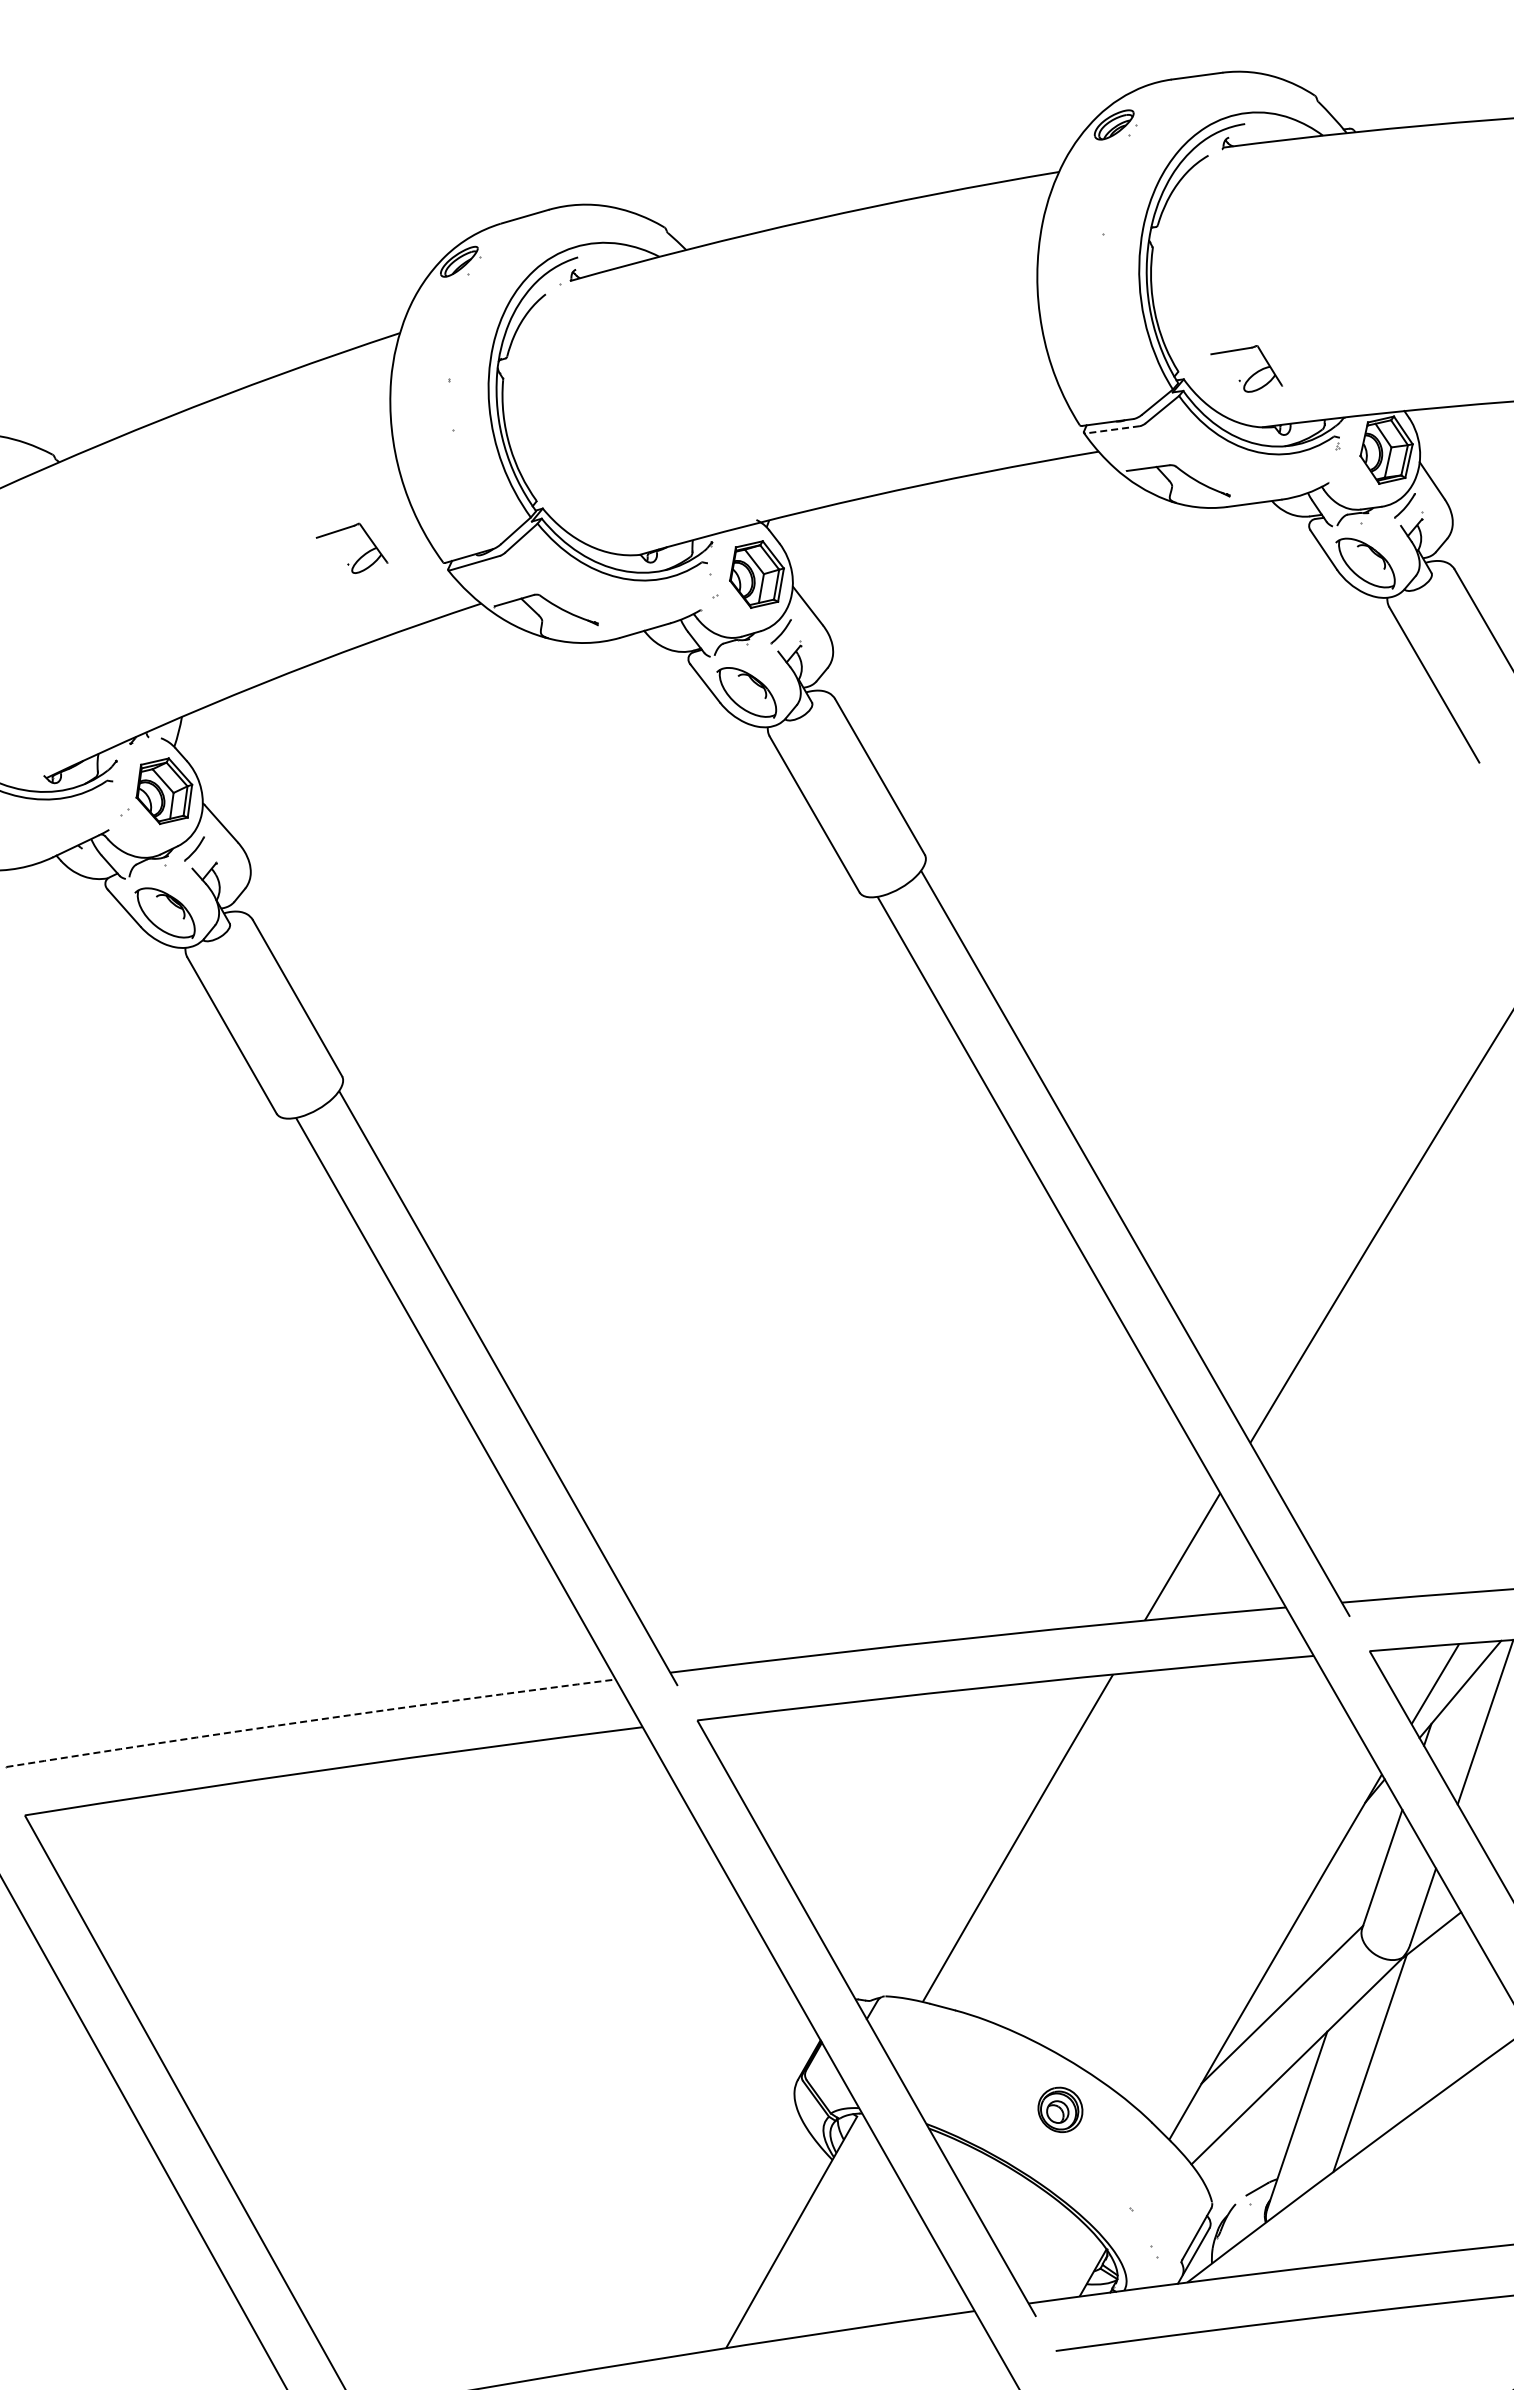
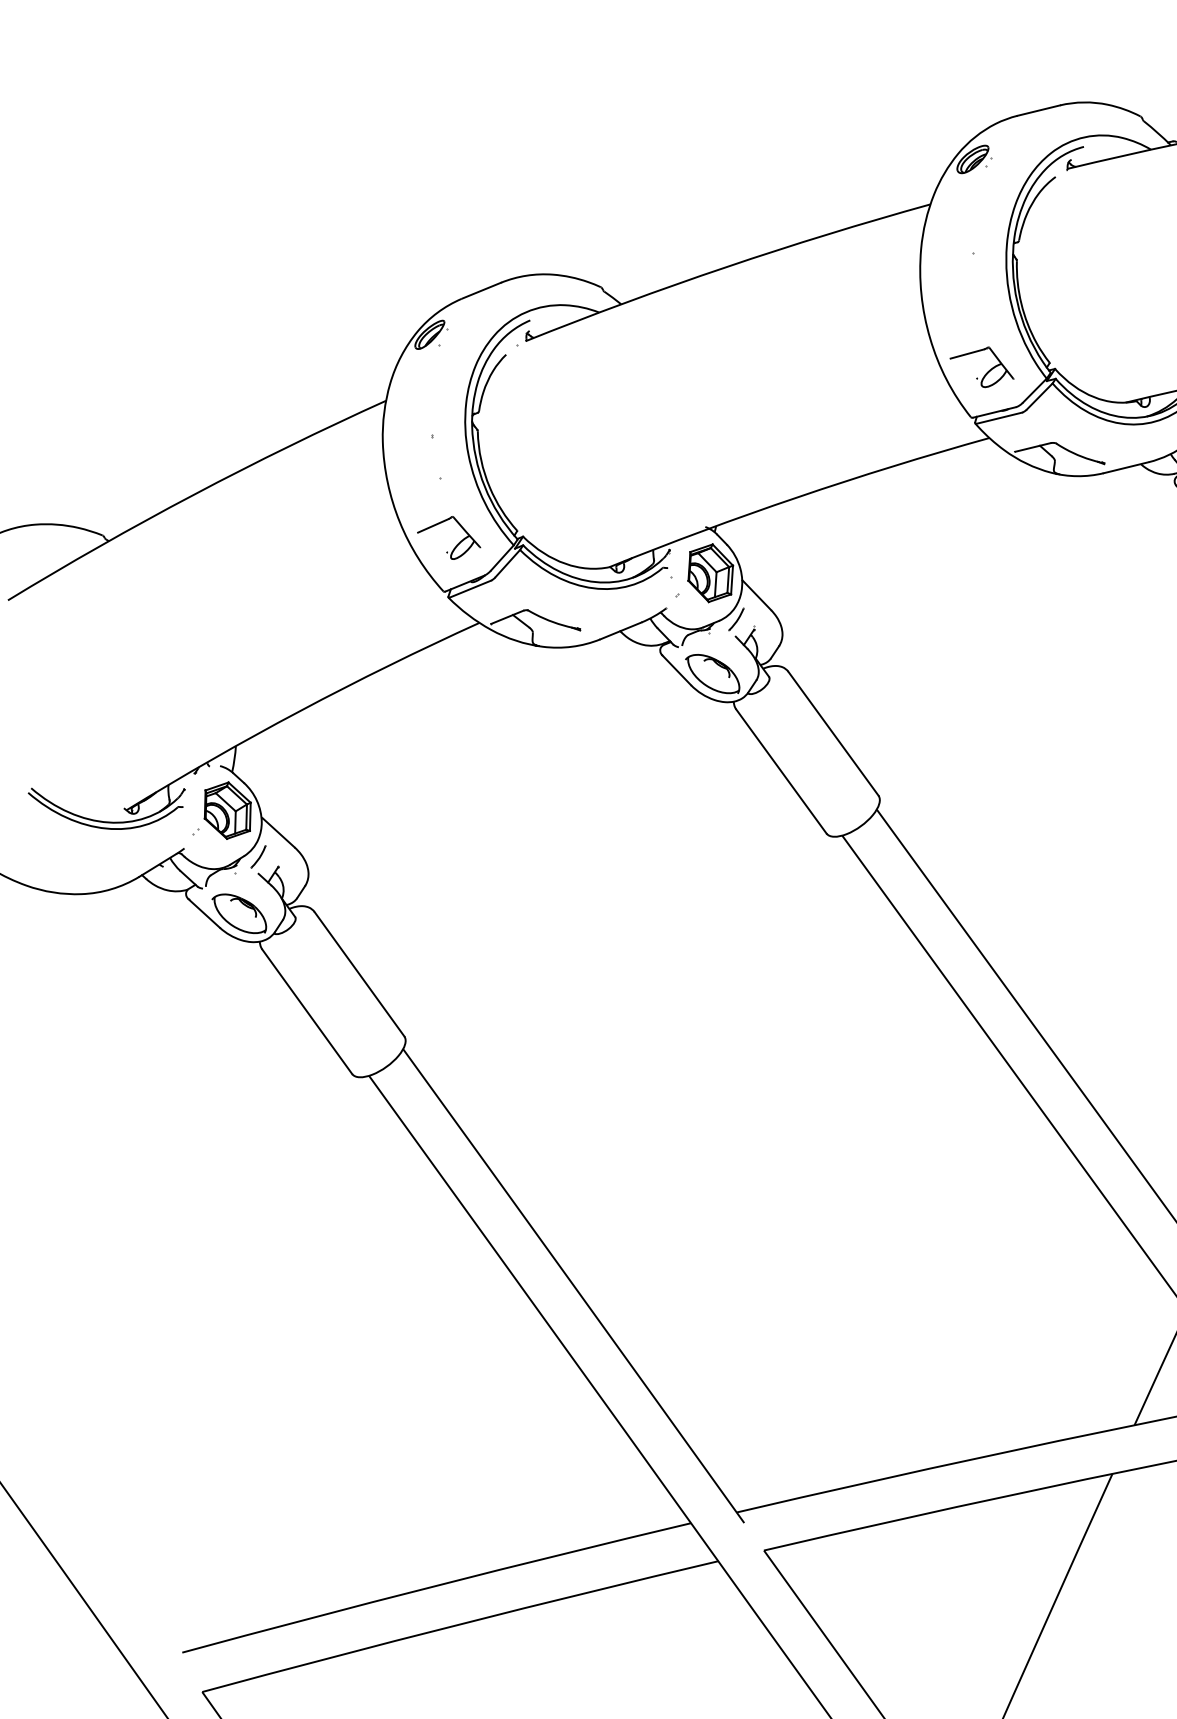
part: (1252, 374) -> (987, 372), moved
line: (1112, 429) -> (999, 417), dashed -> solid
part: (360, 556) -> (456, 544), moved
line: (310, 1720) -> (435, 1585), dashed -> solid

